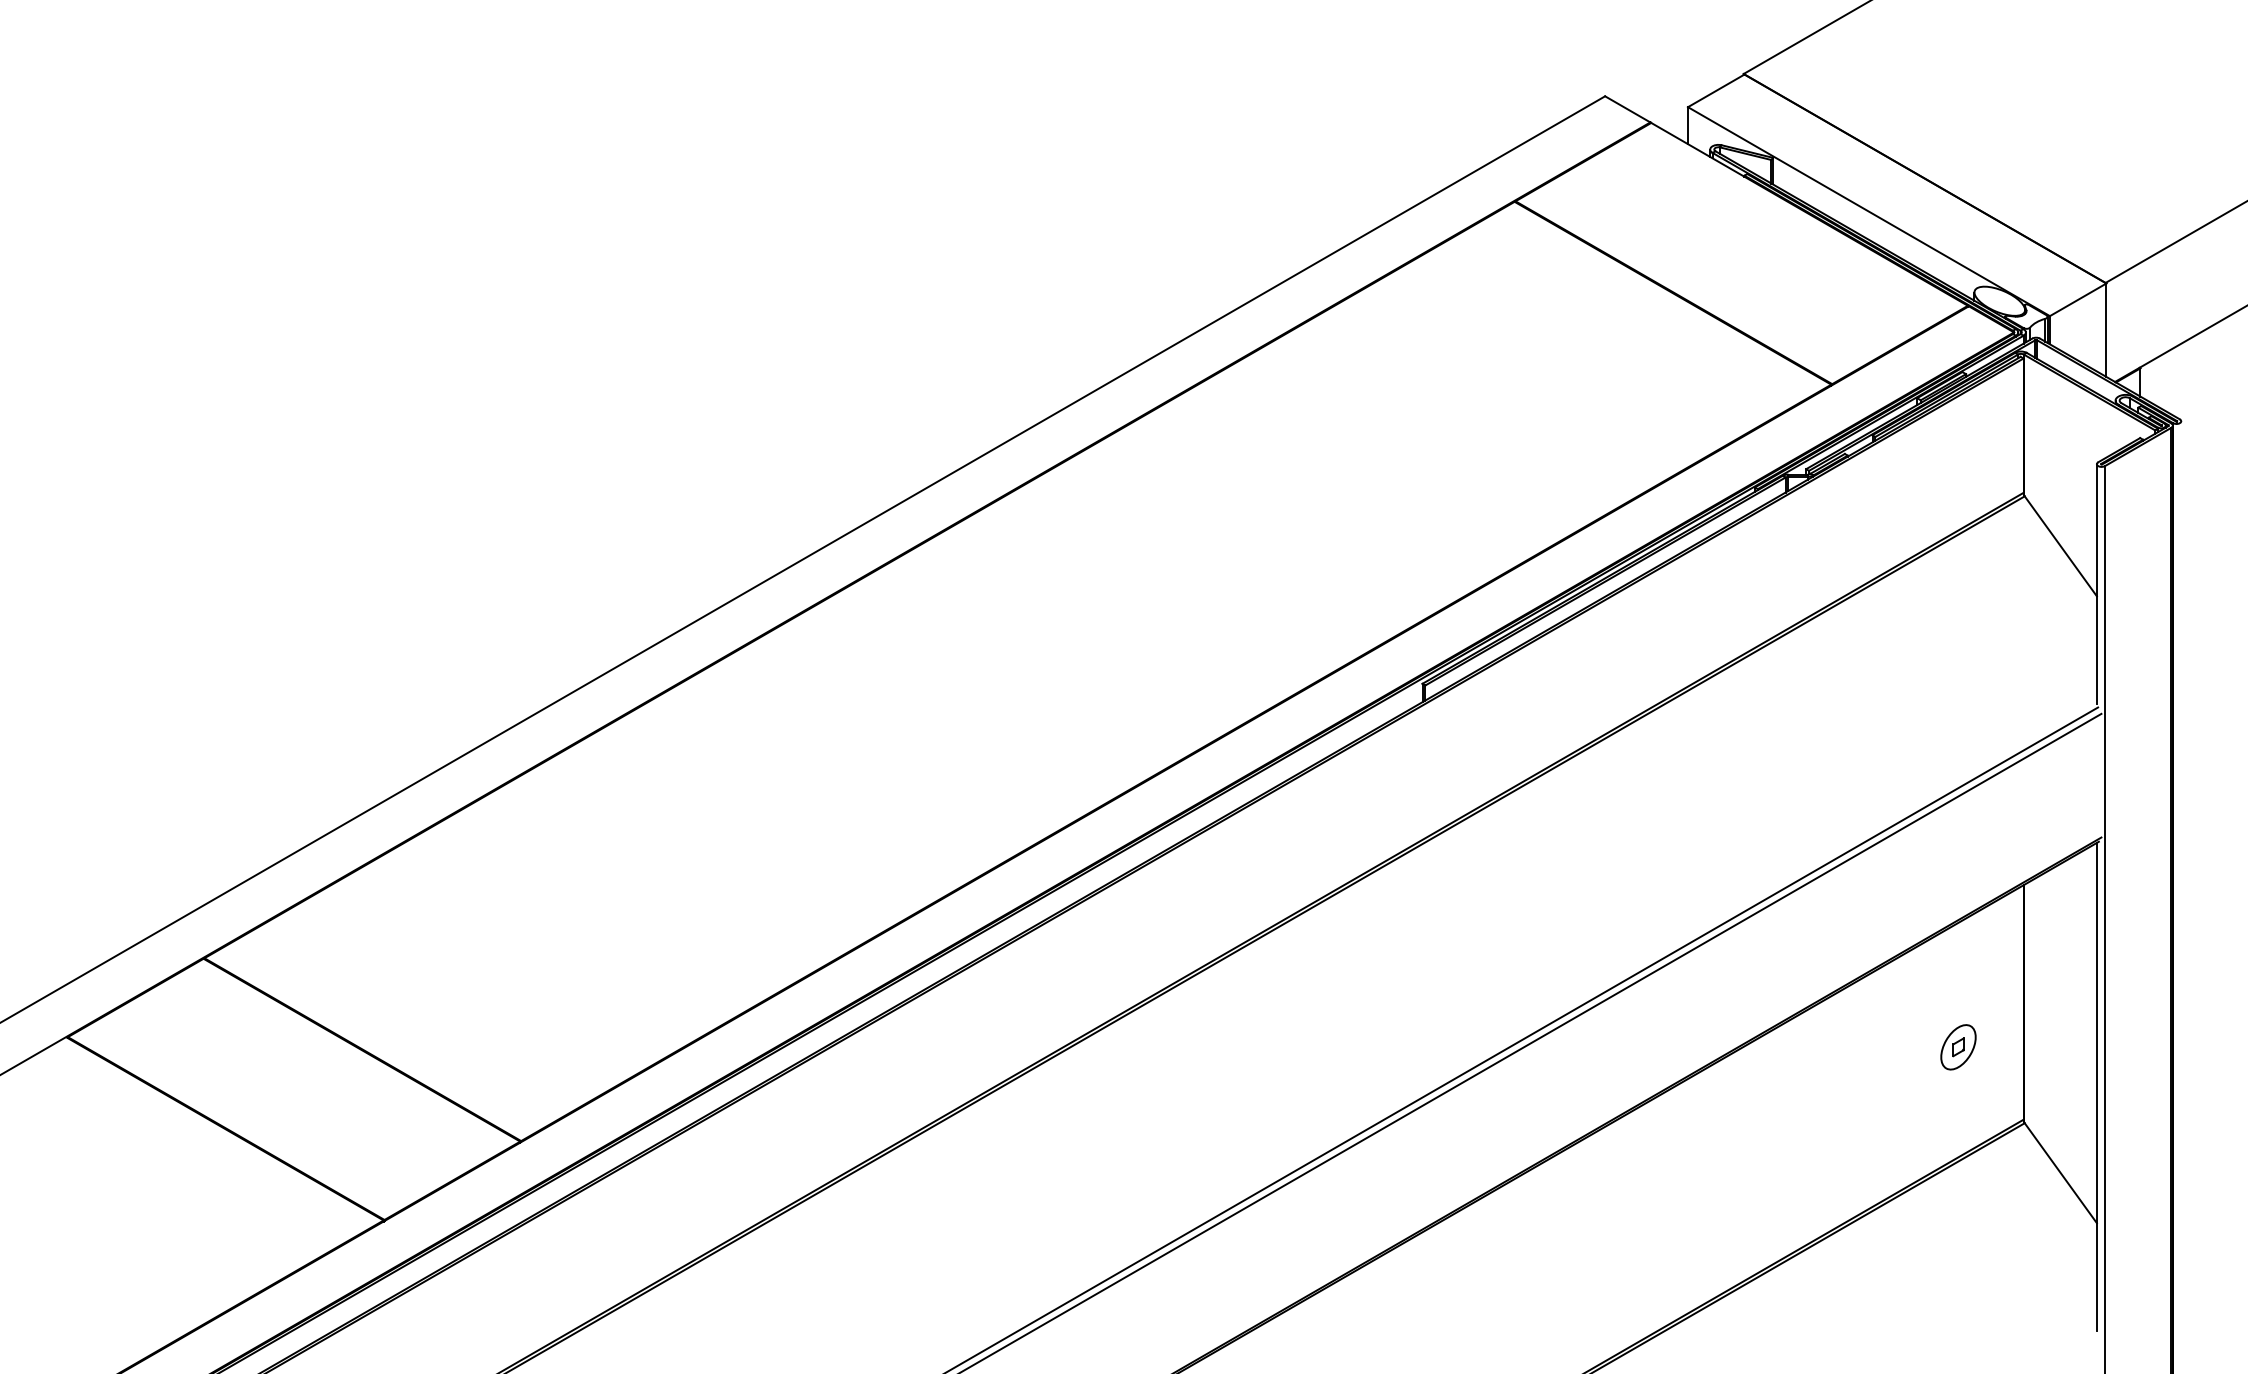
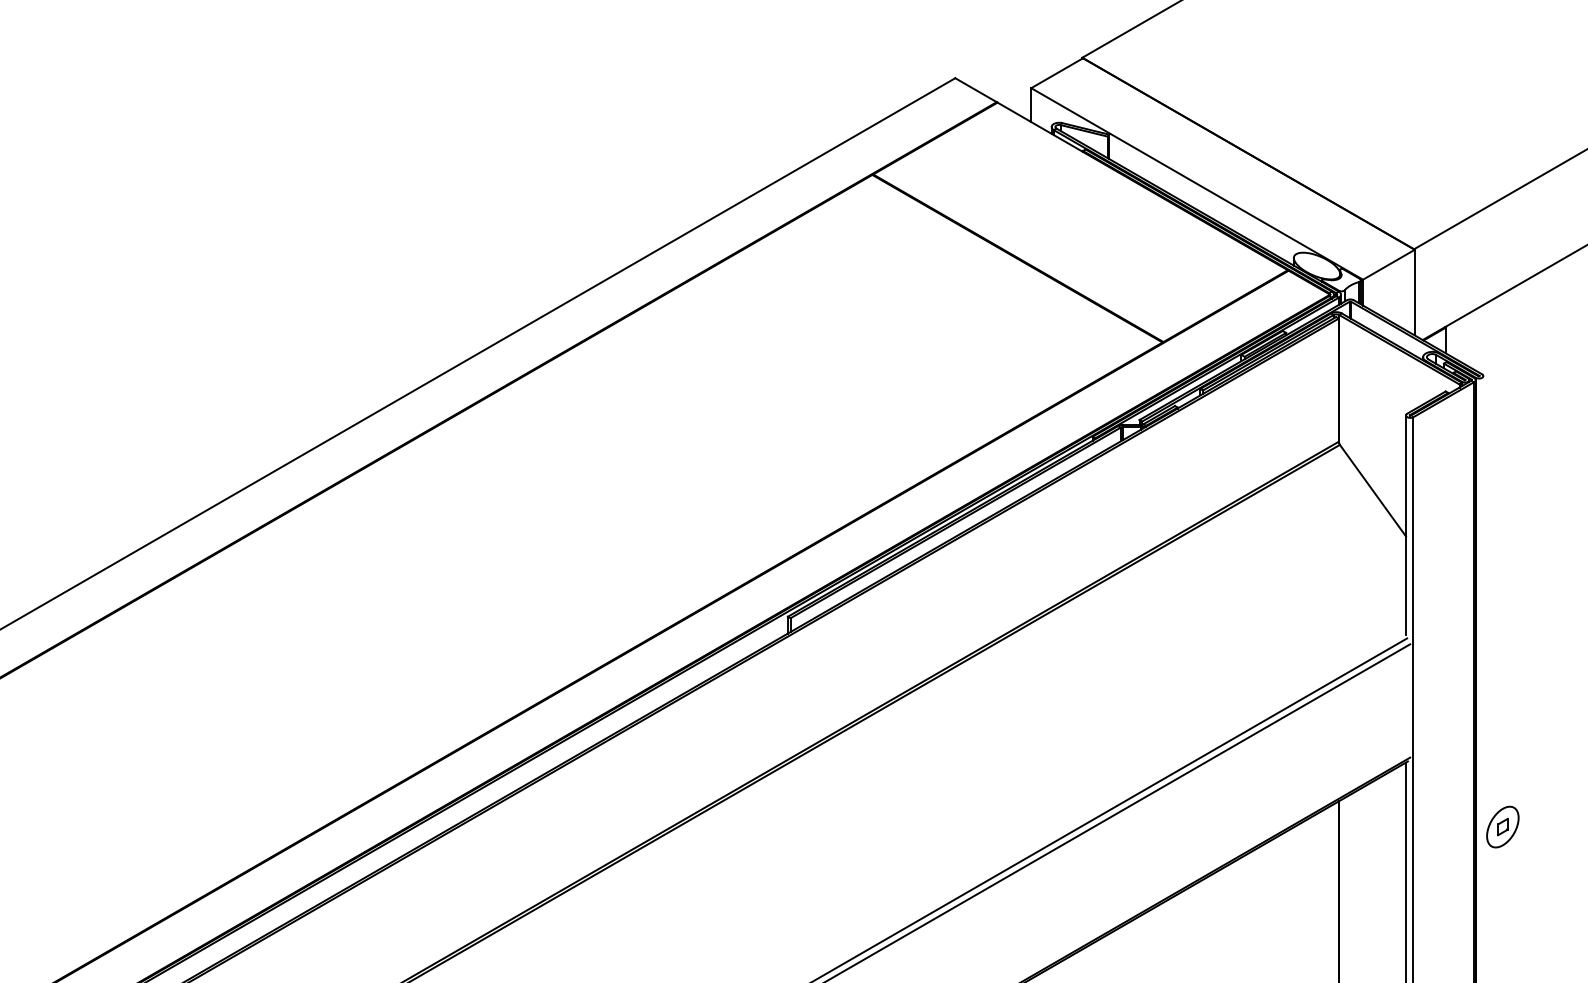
part: (1958, 1047) -> (1502, 827), moved

